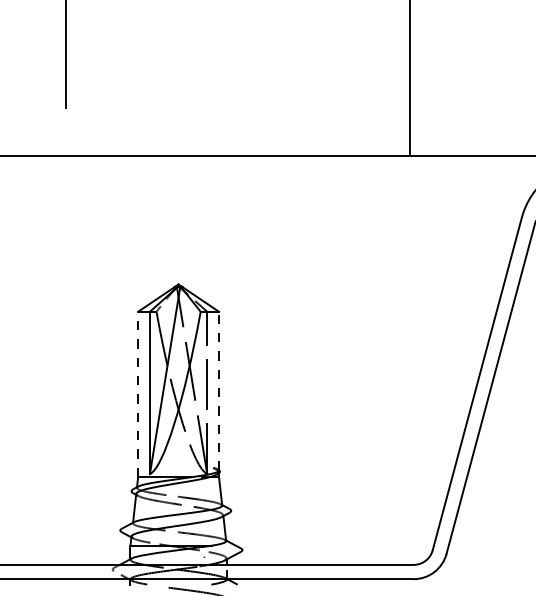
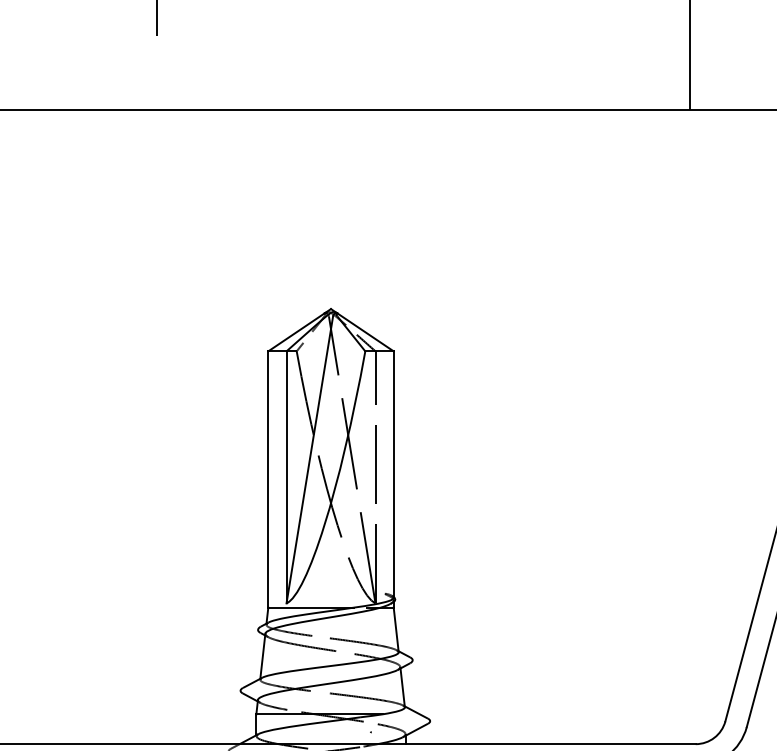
line: (219, 390) -> (394, 473), dashed -> solid
line: (138, 394) -> (268, 479), dashed -> solid

